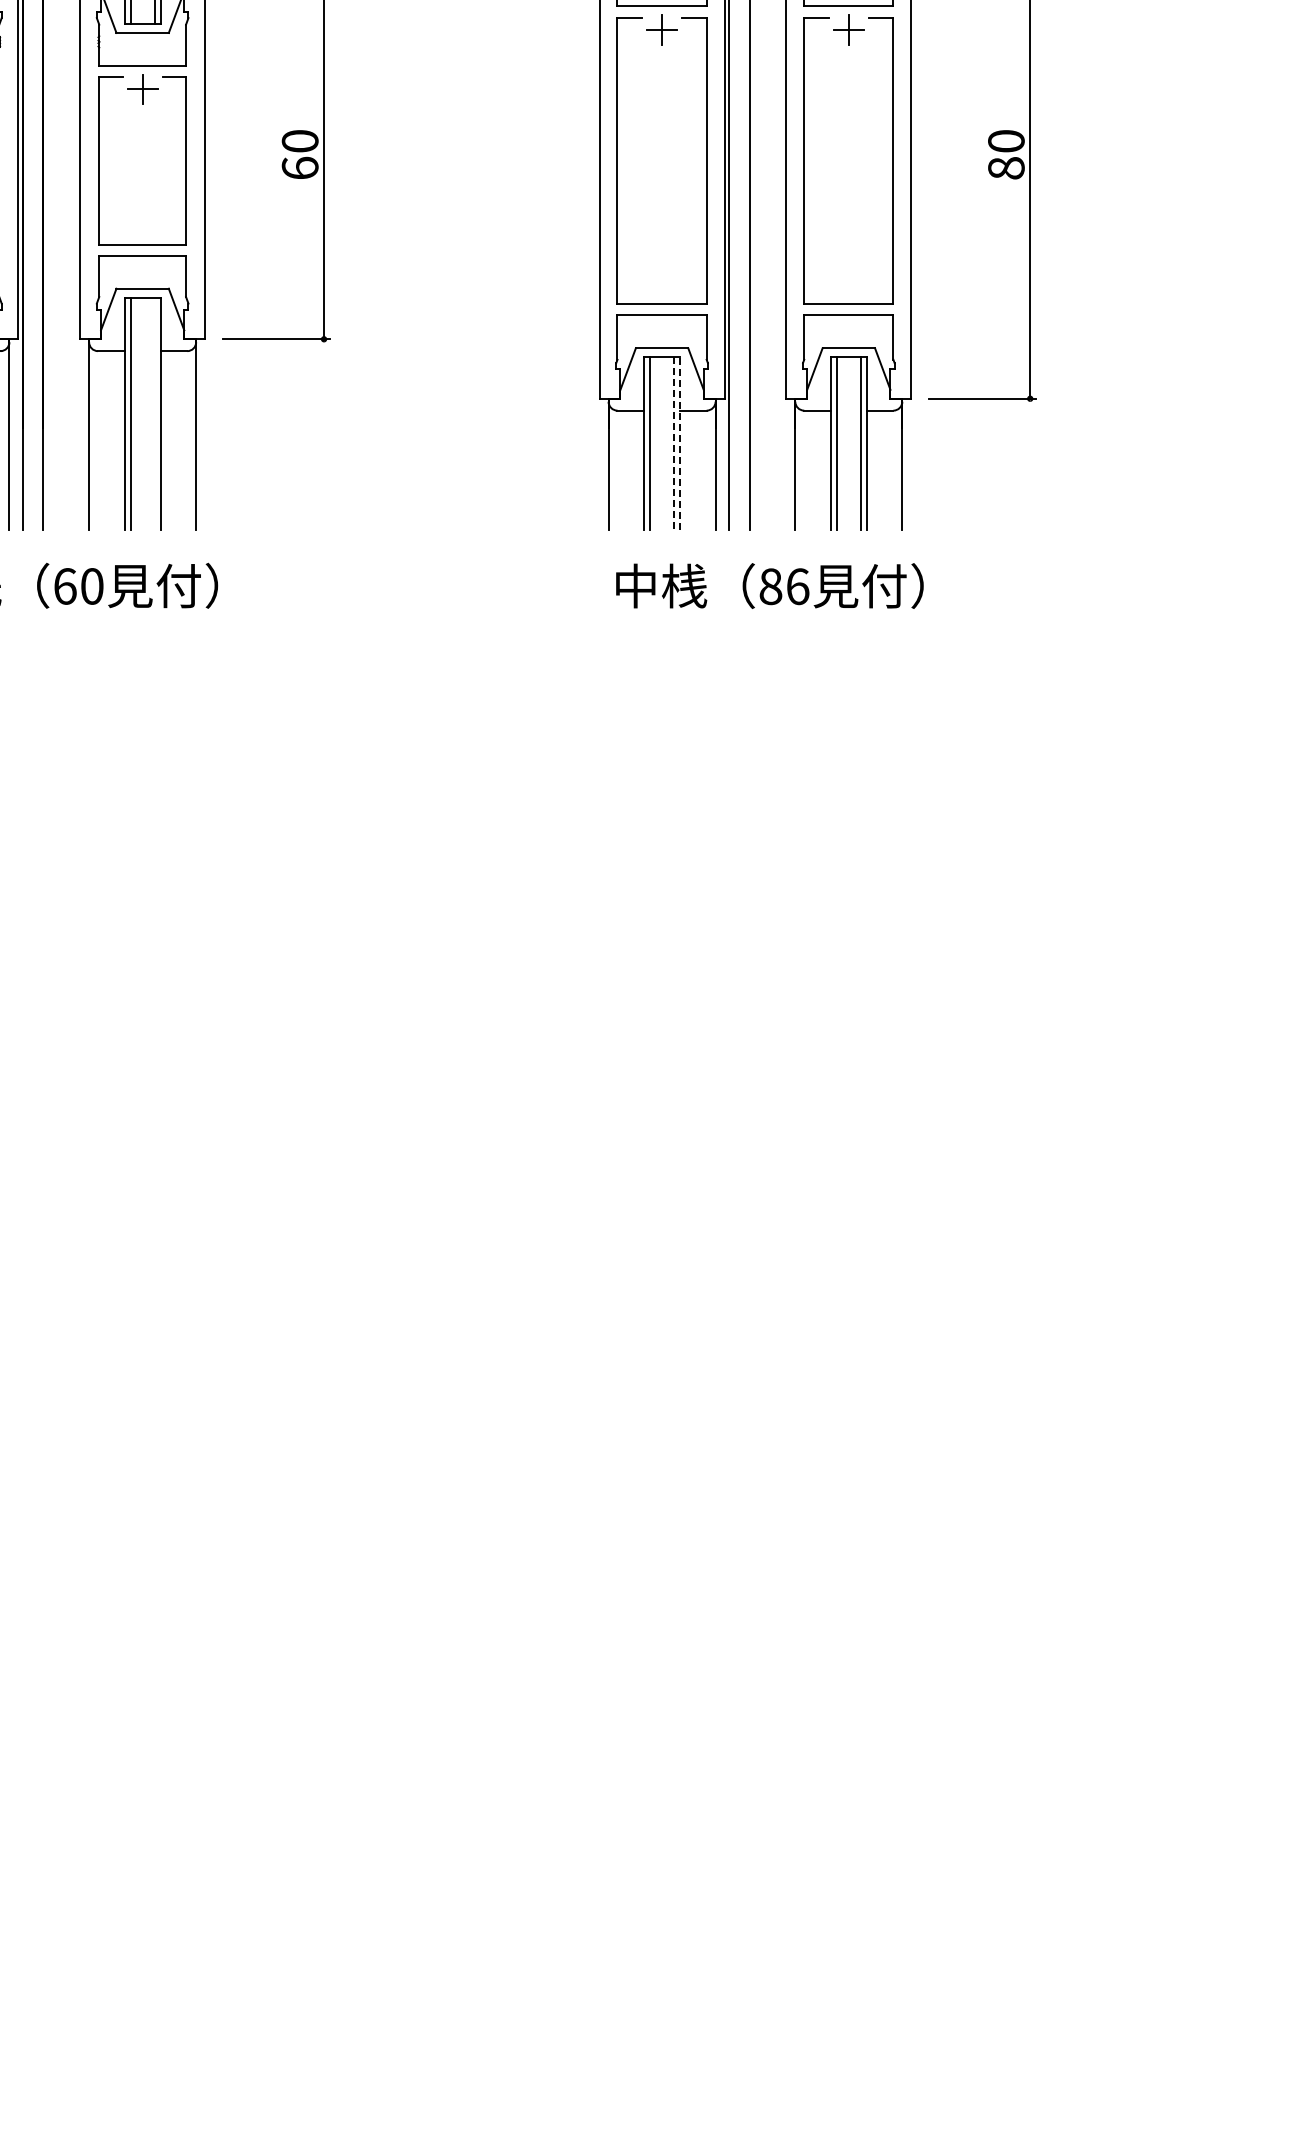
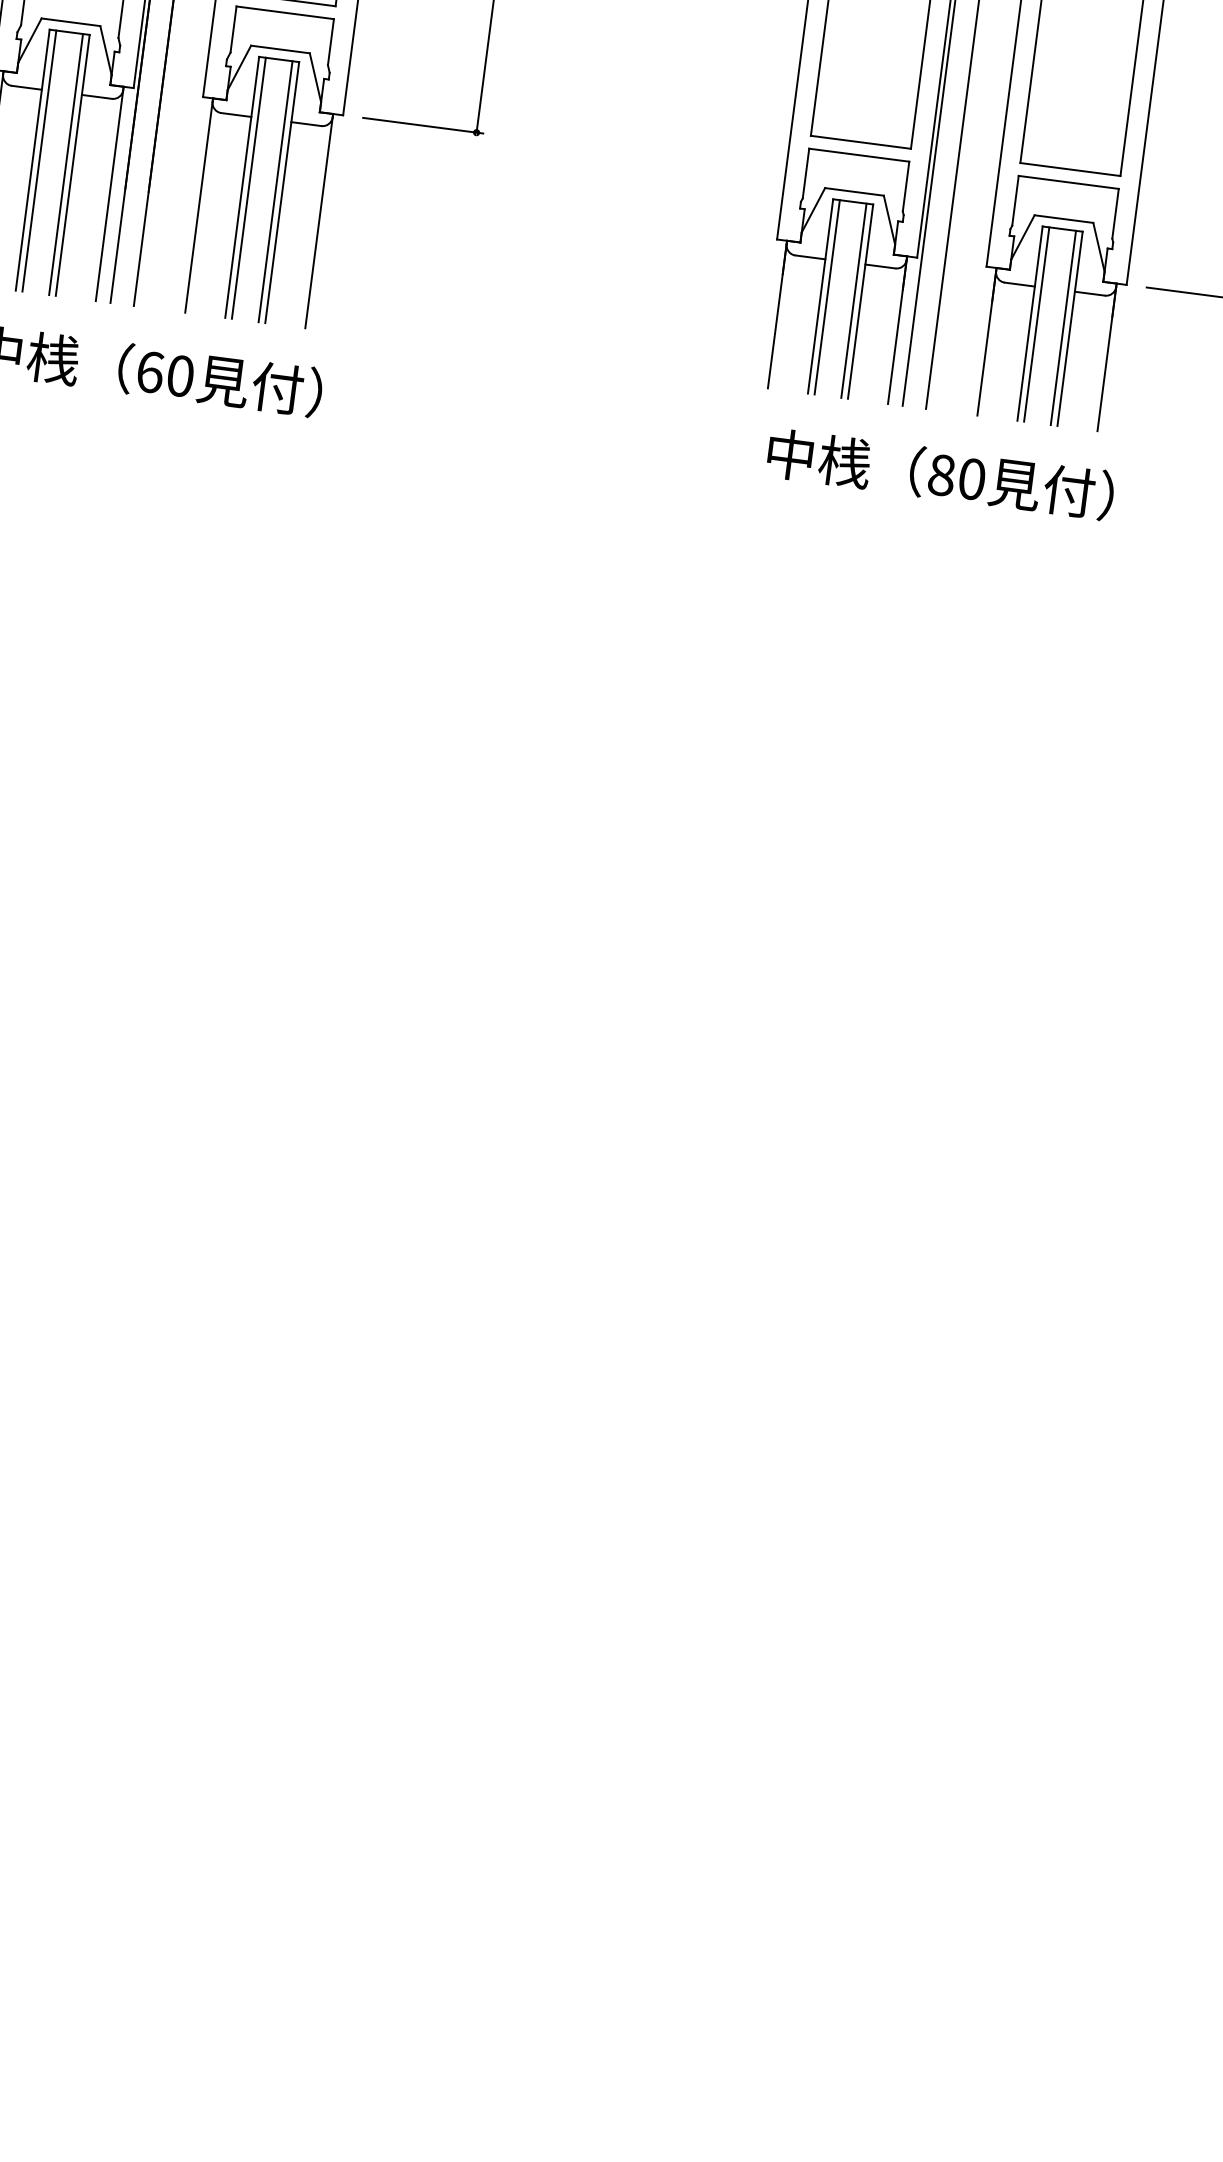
line: (154, 413) -> (275, 191), added
line: (673, 443) -> (853, 300), dashed -> solid
line: (679, 443) -> (860, 301), dashed -> solid
text: (798, 586) -> (972, 479), 86 -> 80

